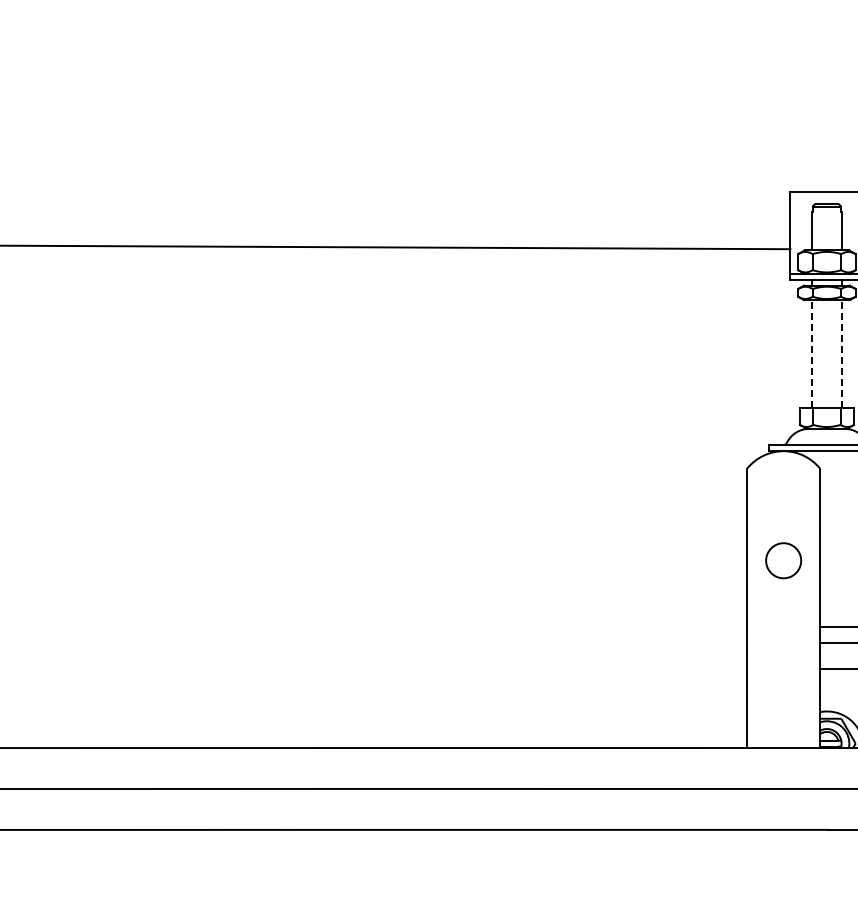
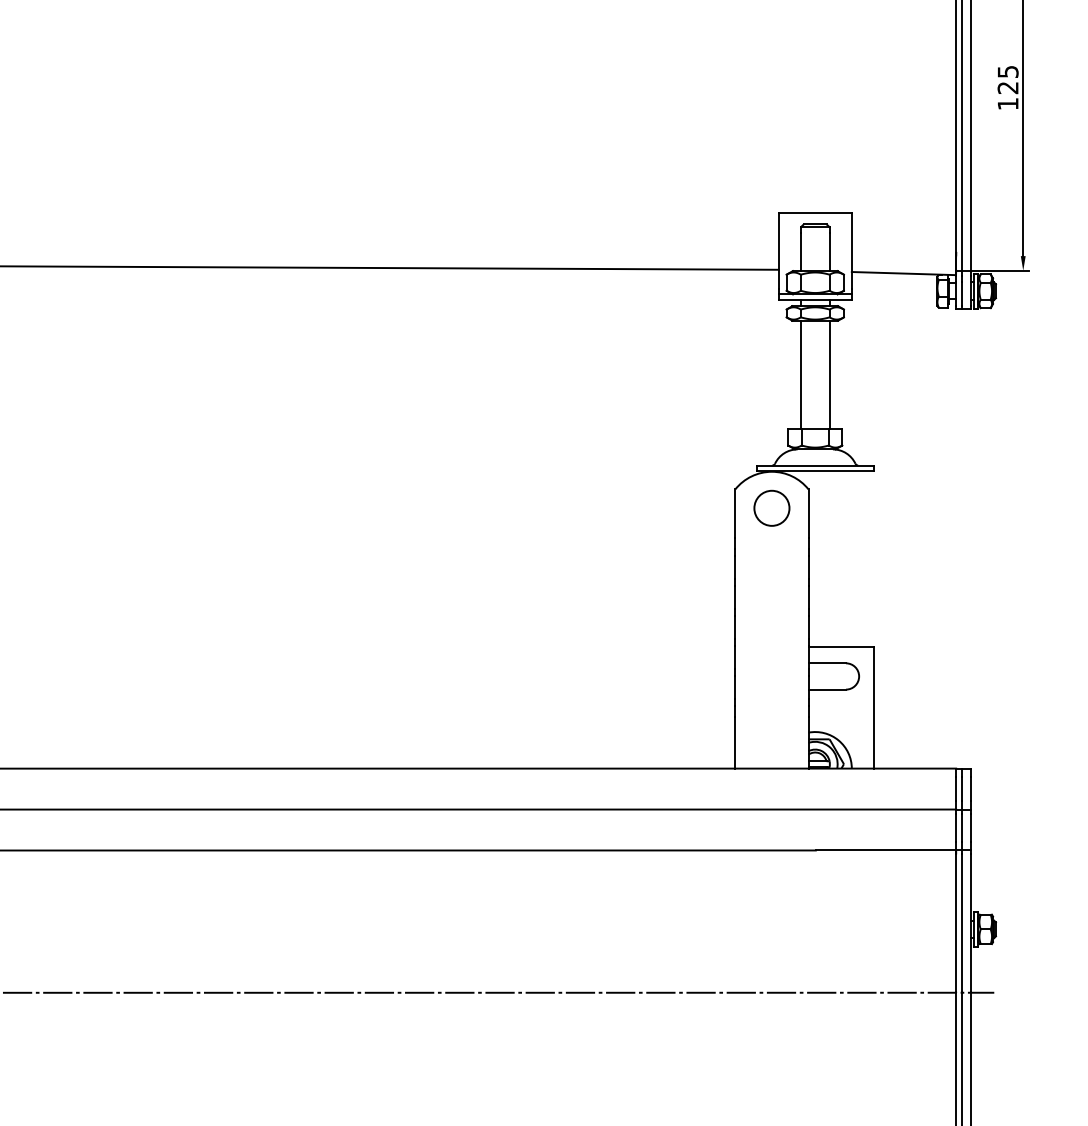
line: (812, 353) -> (800, 374), dashed -> solid
line: (841, 353) -> (829, 374), dashed -> solid
circle: (783, 559) -> (771, 507), moved

